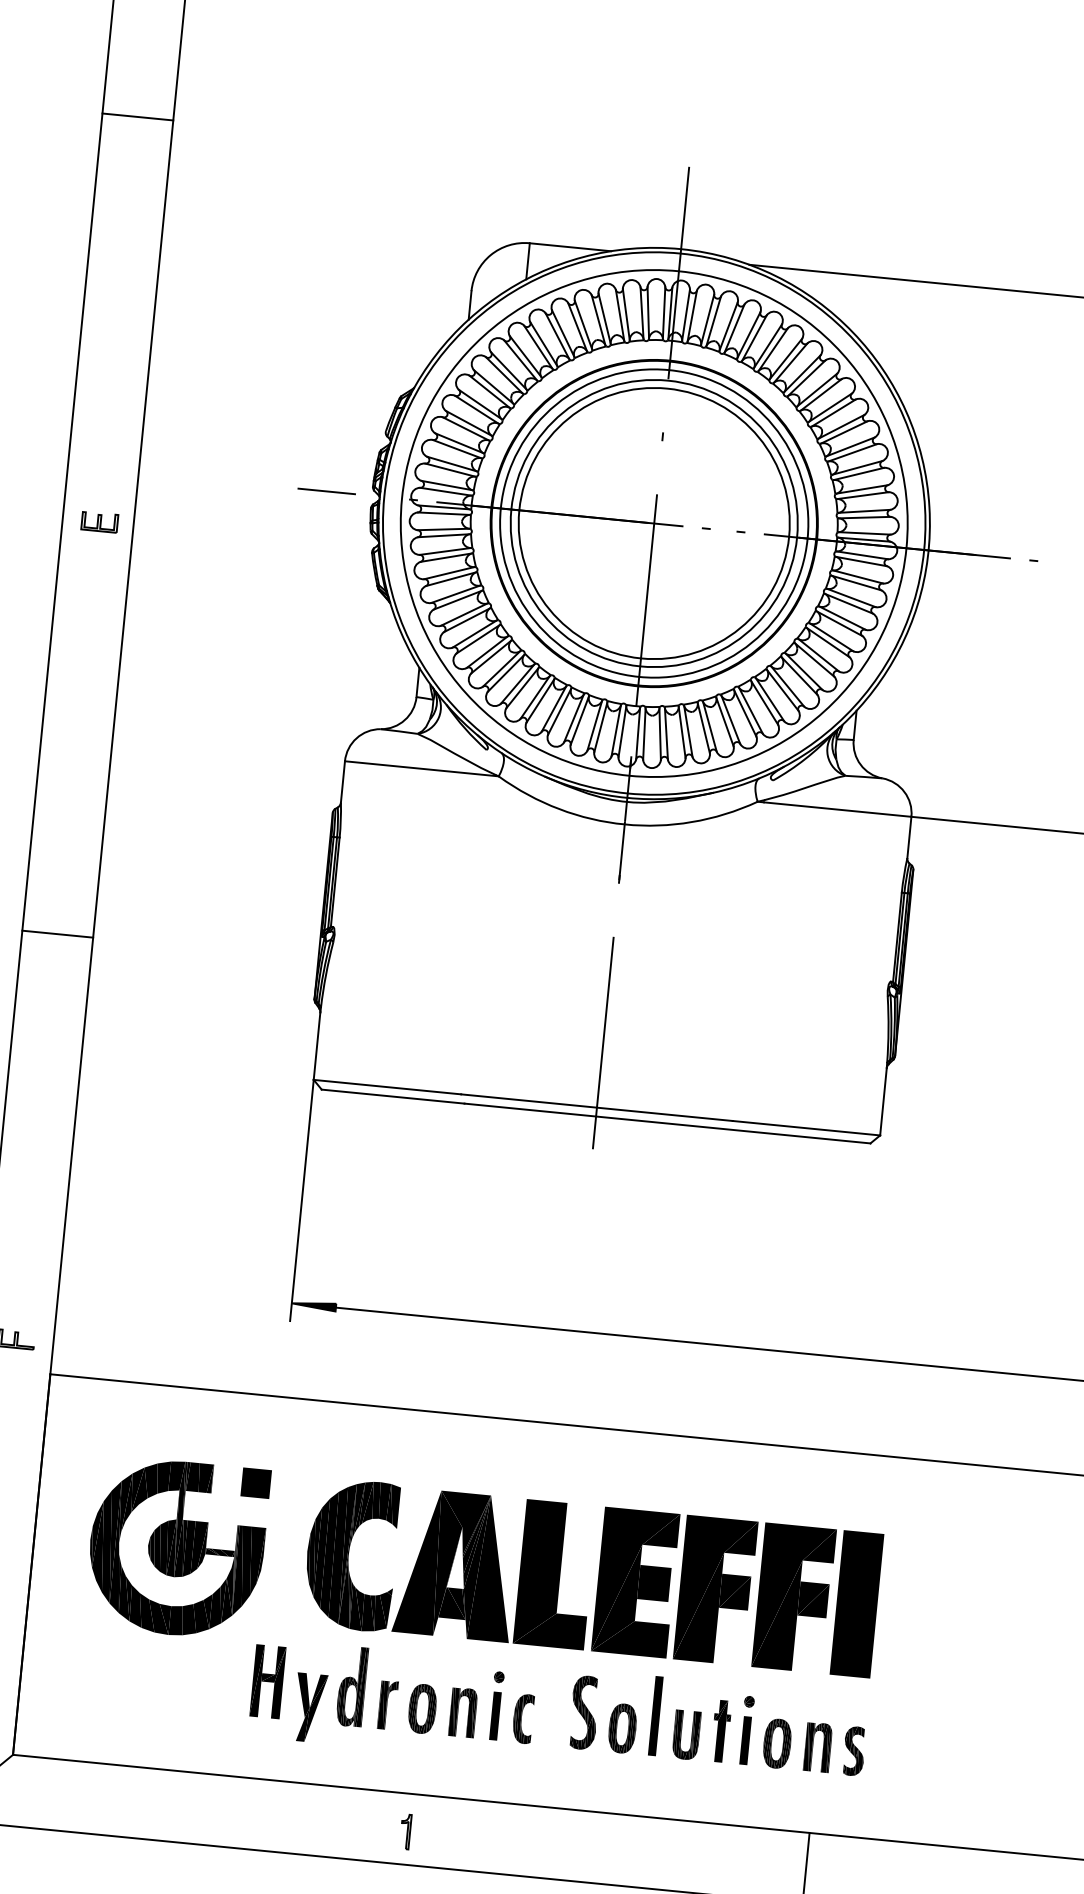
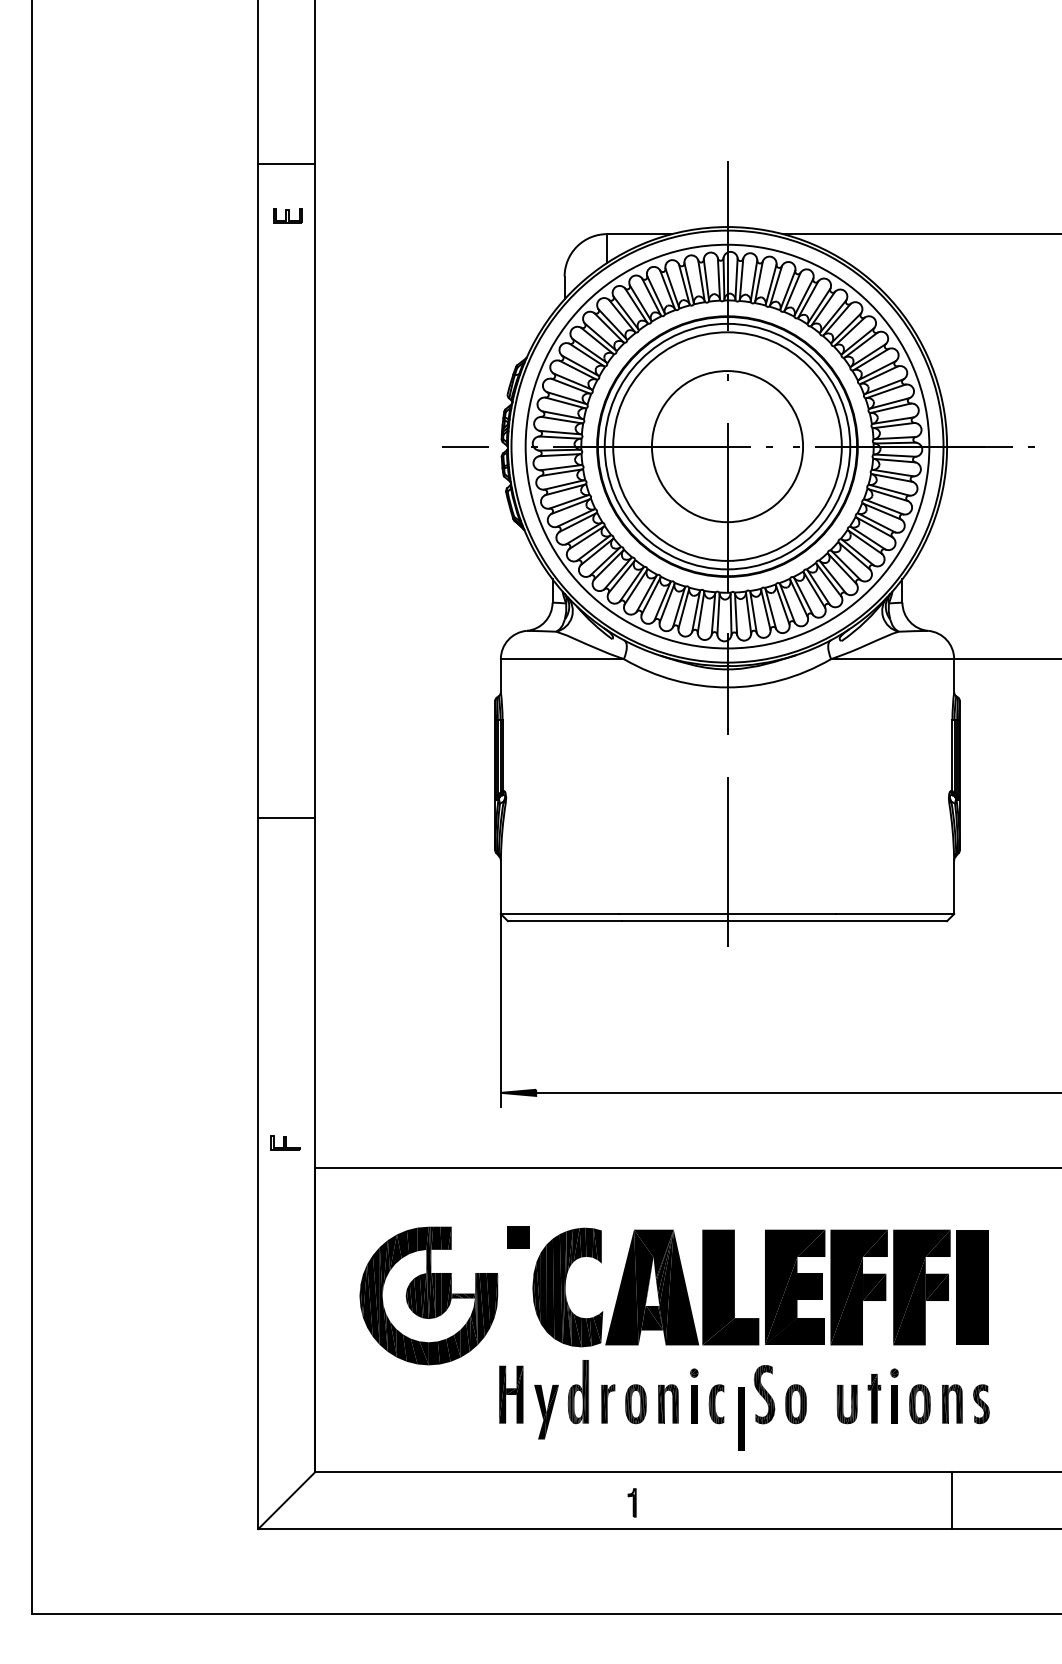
part: (99, 521) -> (287, 215), moved
circle: (654, 523) -> (727, 446), size x0.7
part: (256, 1483) -> (518, 1237), moved
part: (655, 1715) -> (741, 1418), moved

